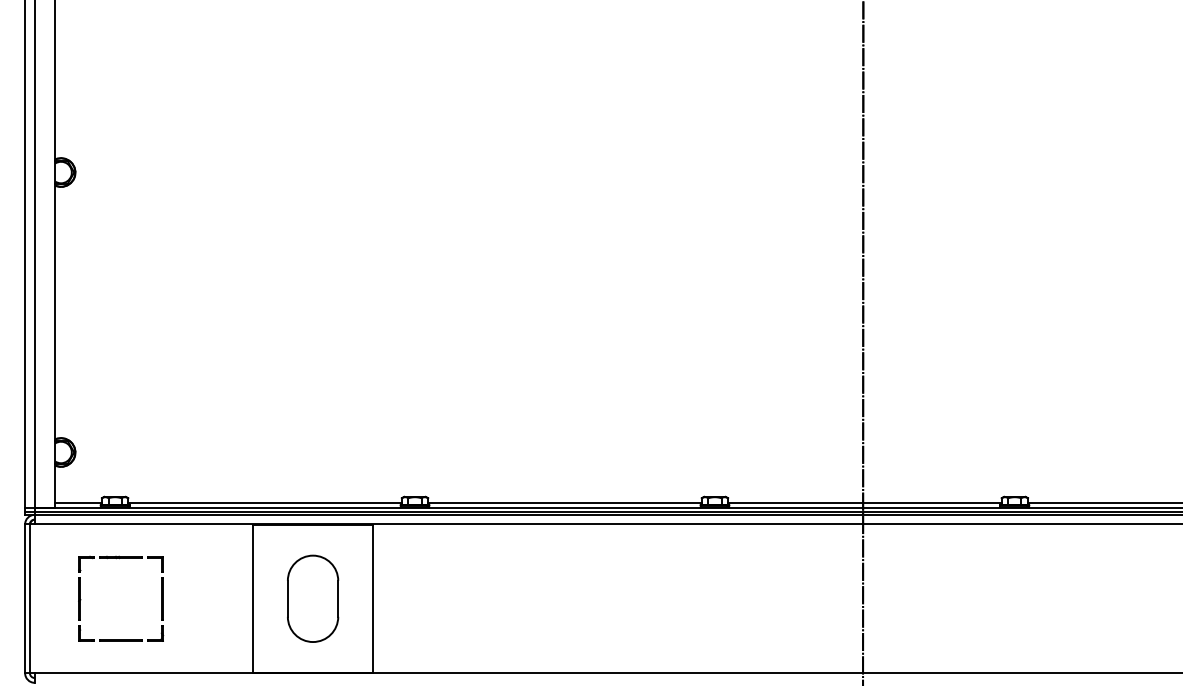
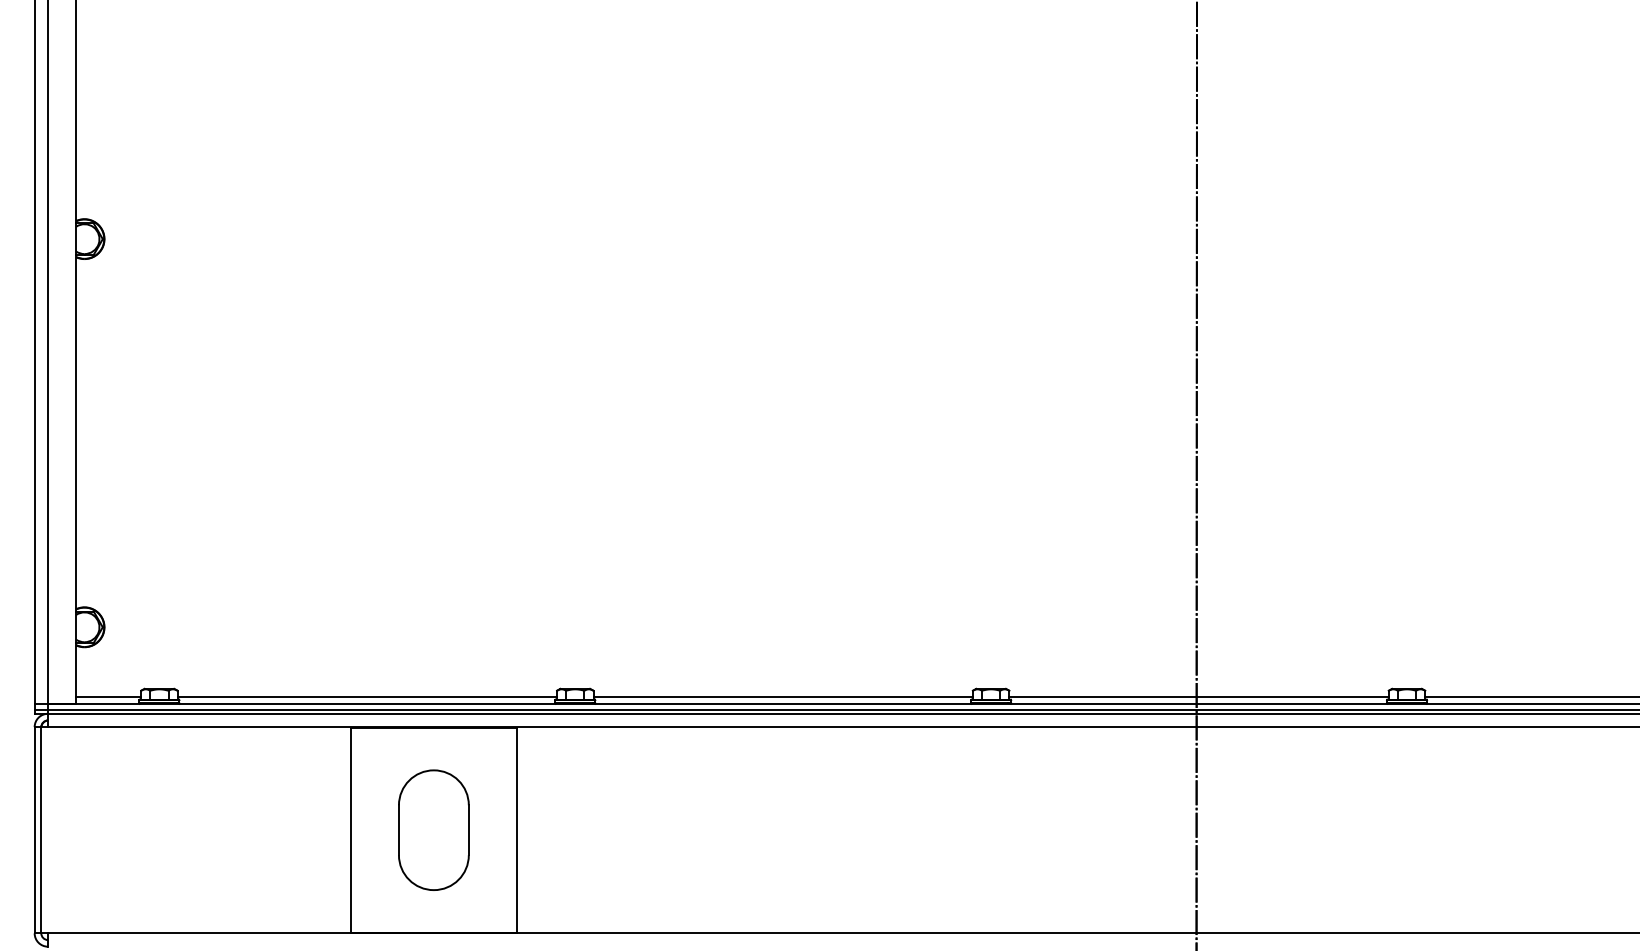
part: (119, 559) -> (165, 775), removed

